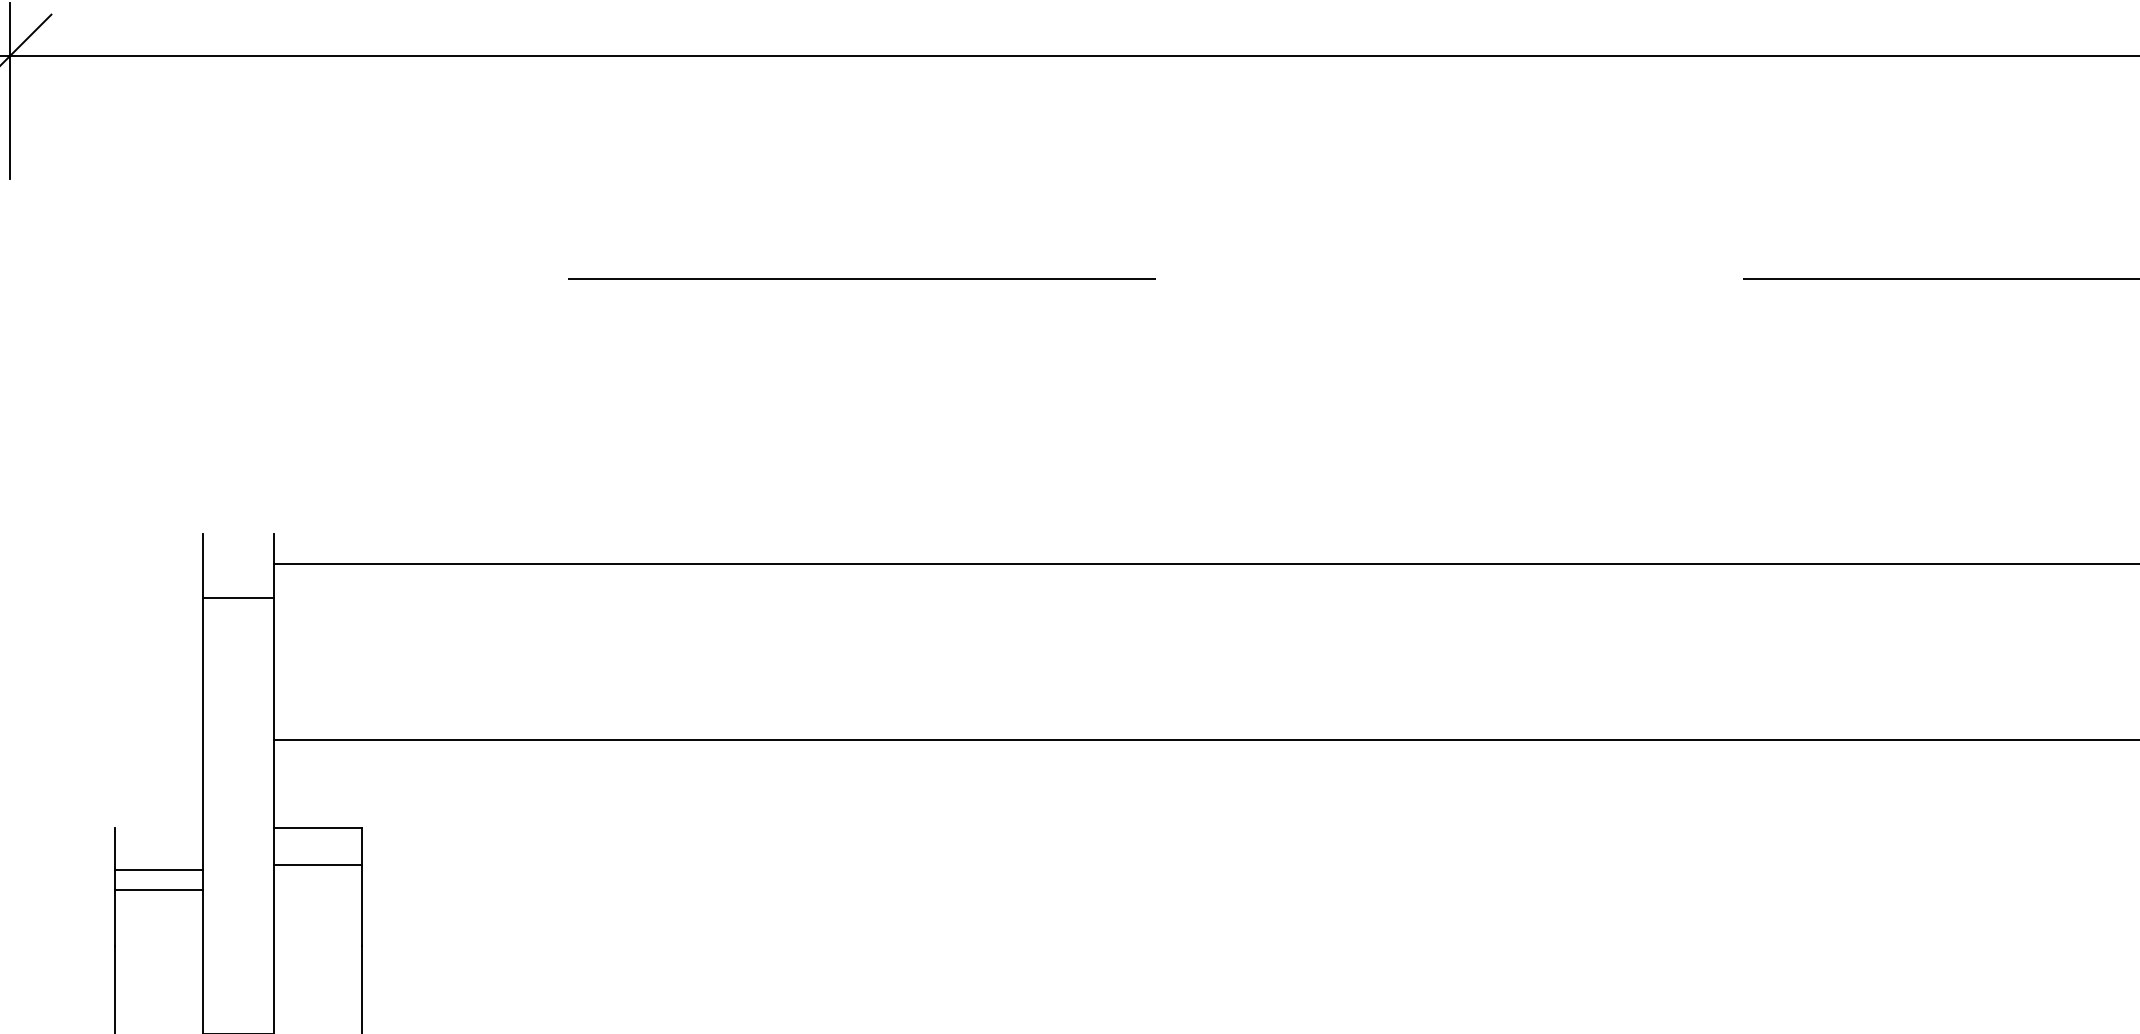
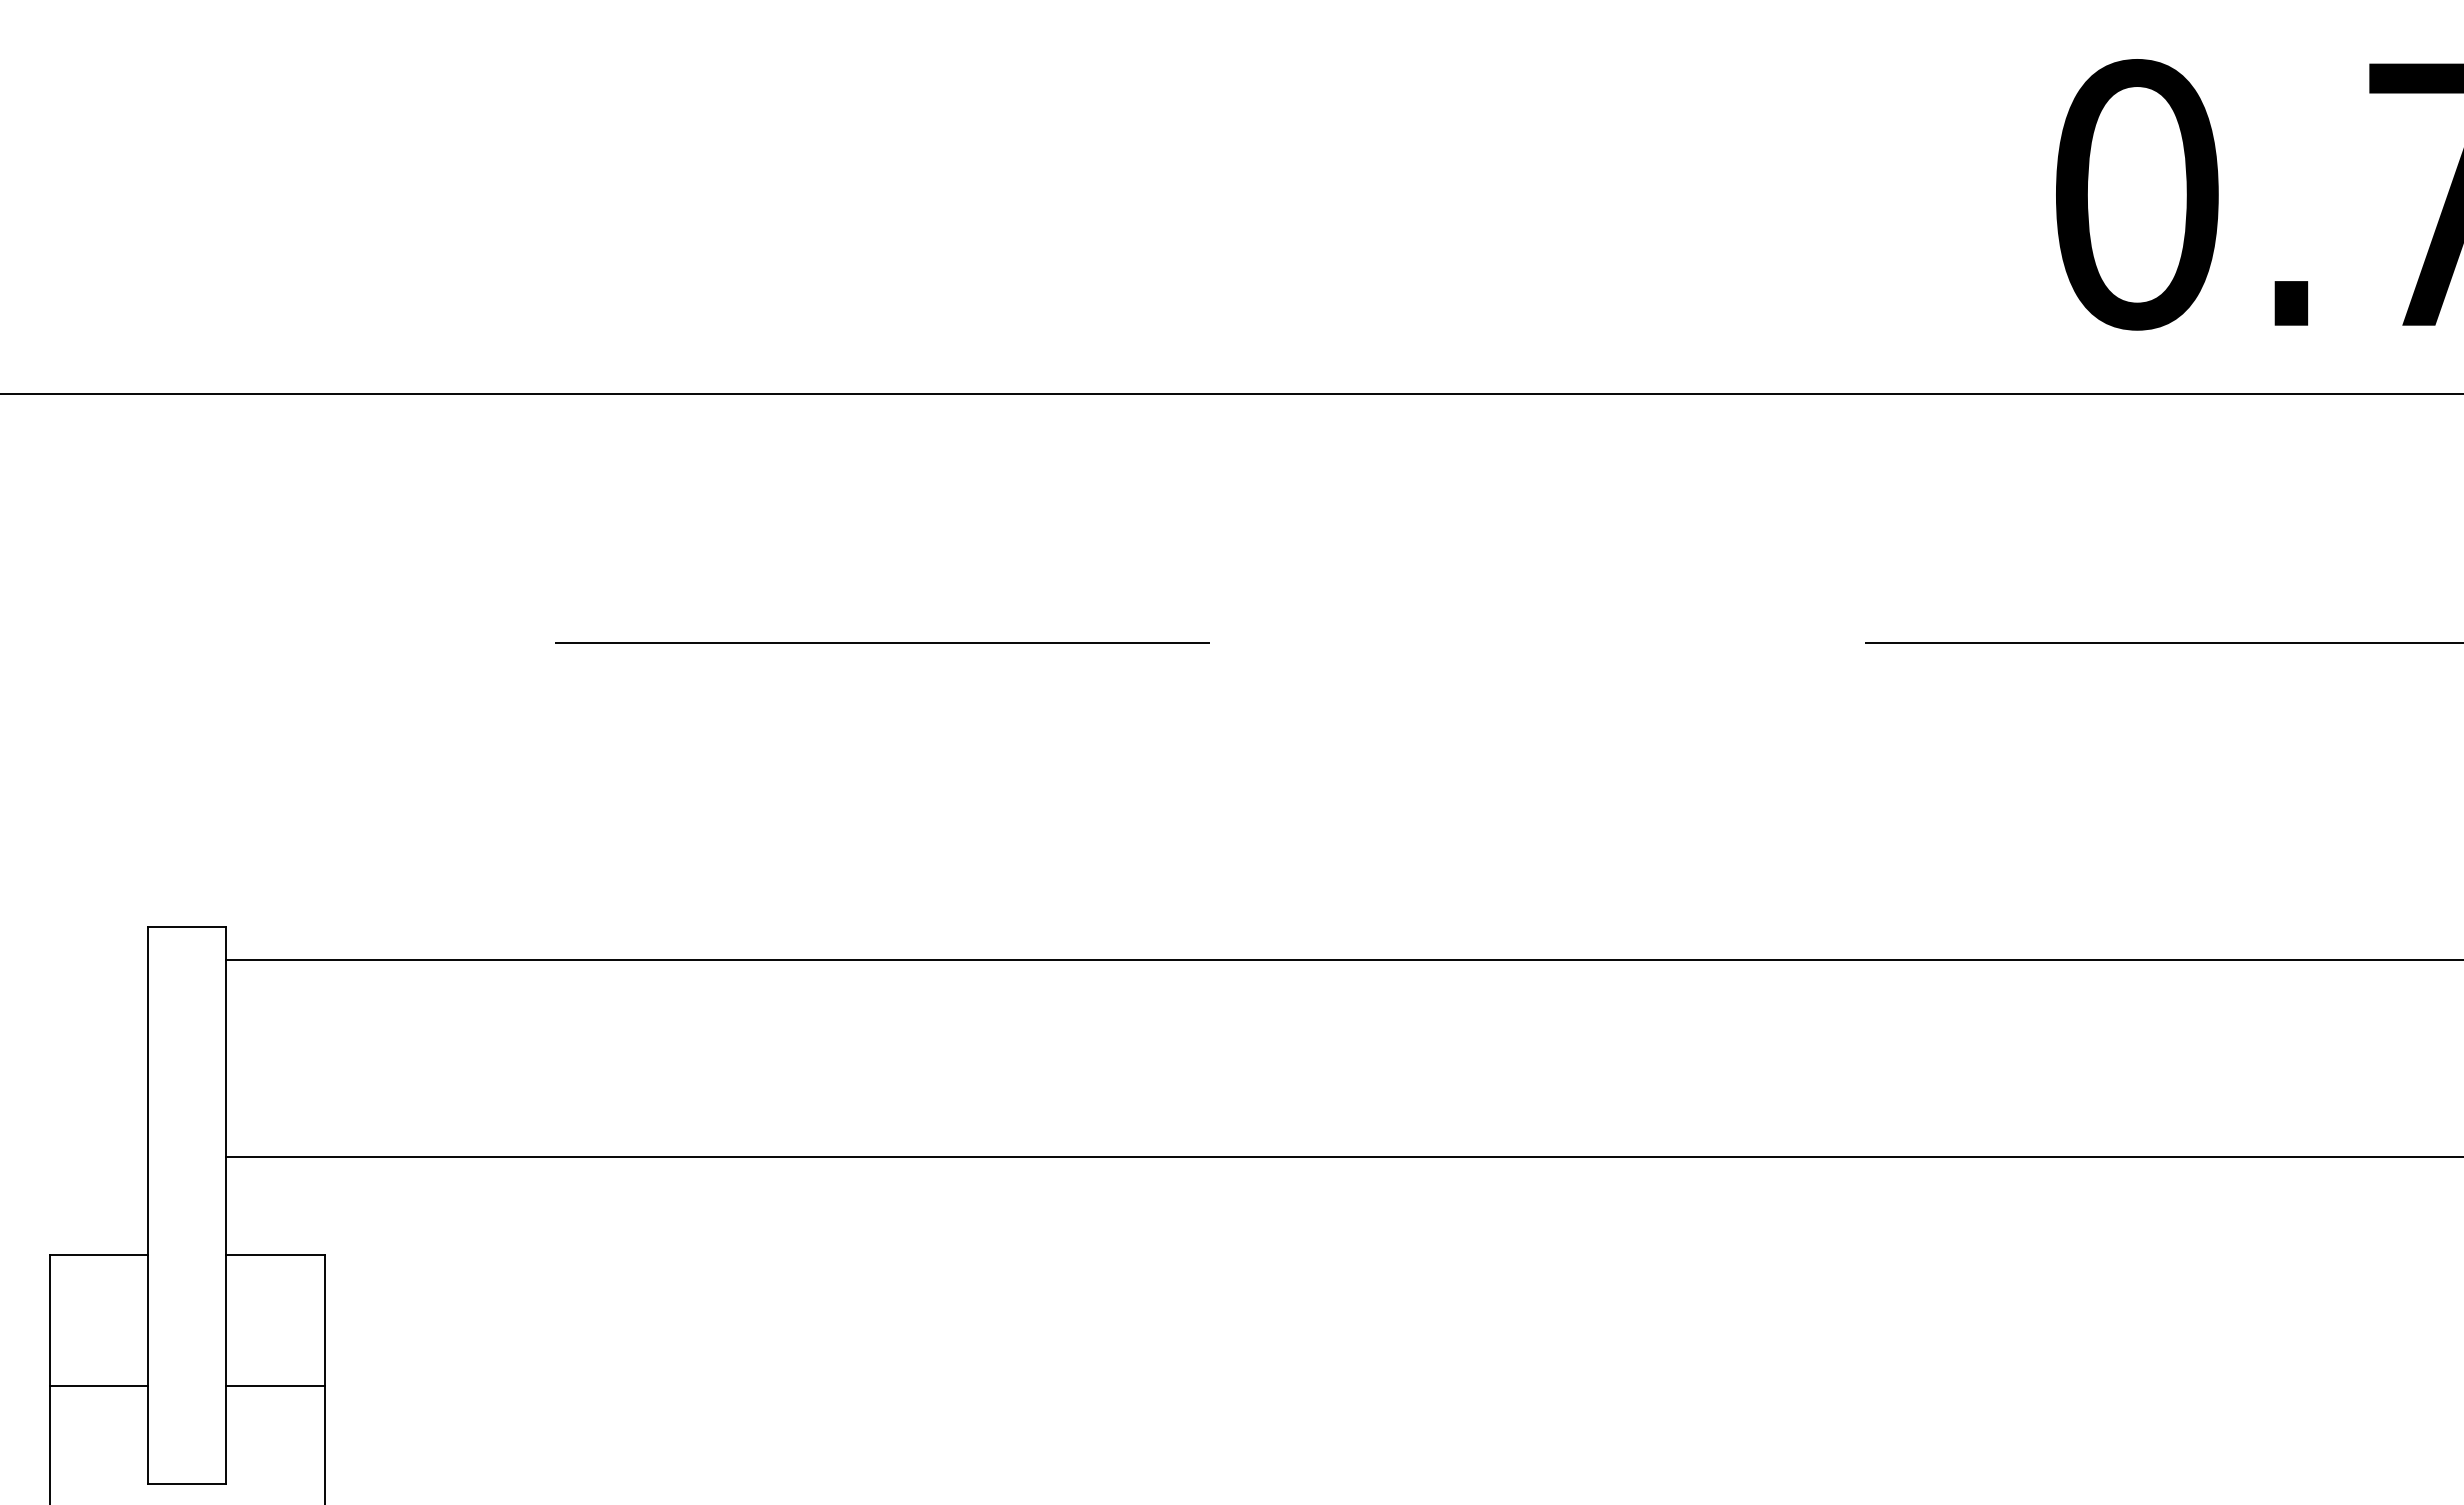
line: (237, 598) -> (186, 927), moved
line: (317, 864) -> (275, 1385), moved
line: (158, 869) -> (98, 1254), moved
line: (158, 889) -> (98, 1385), moved

